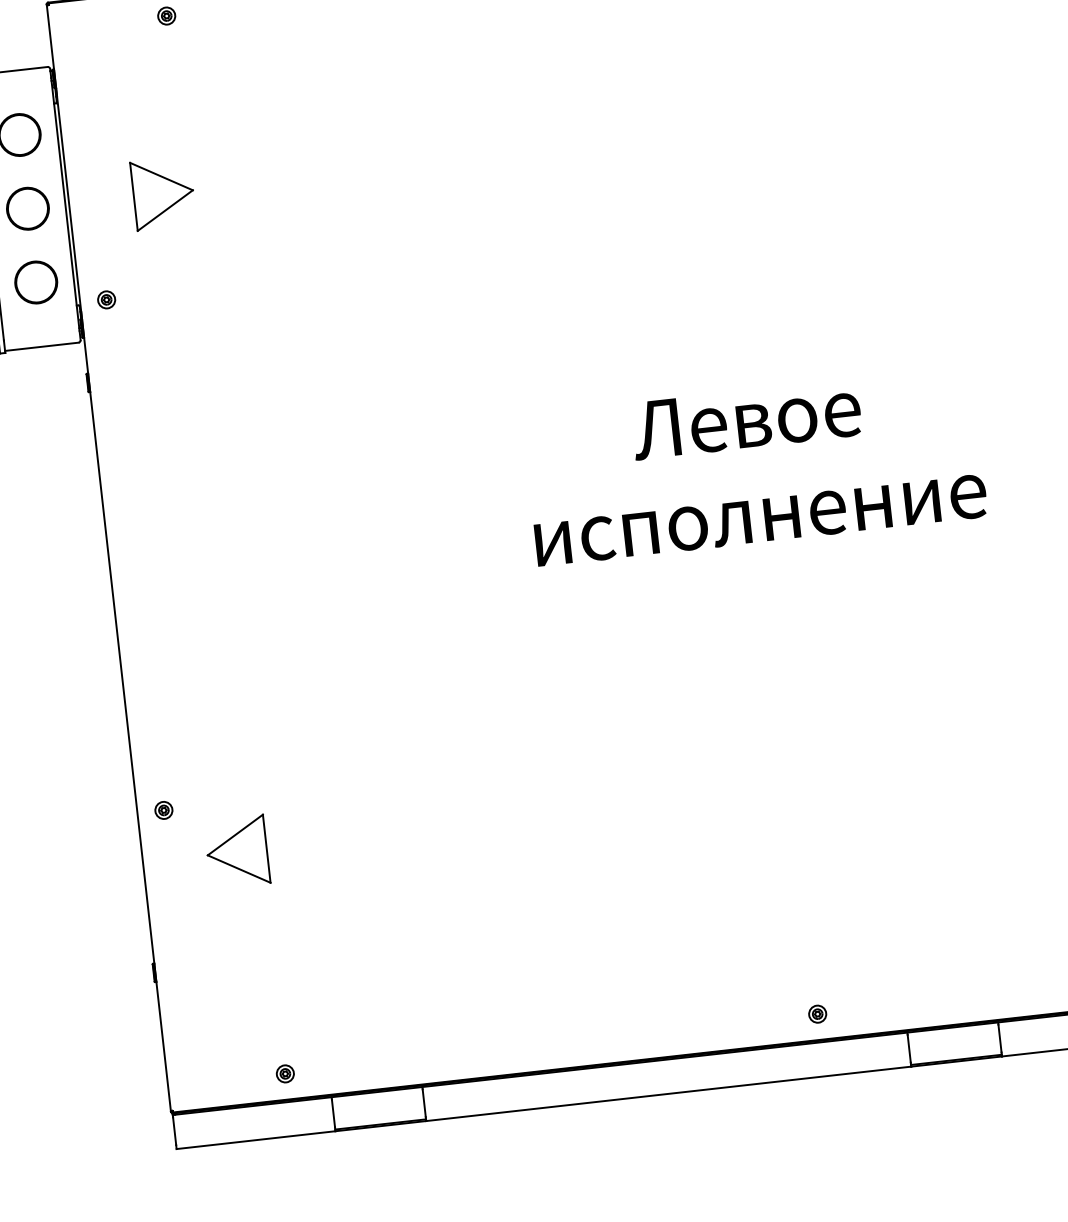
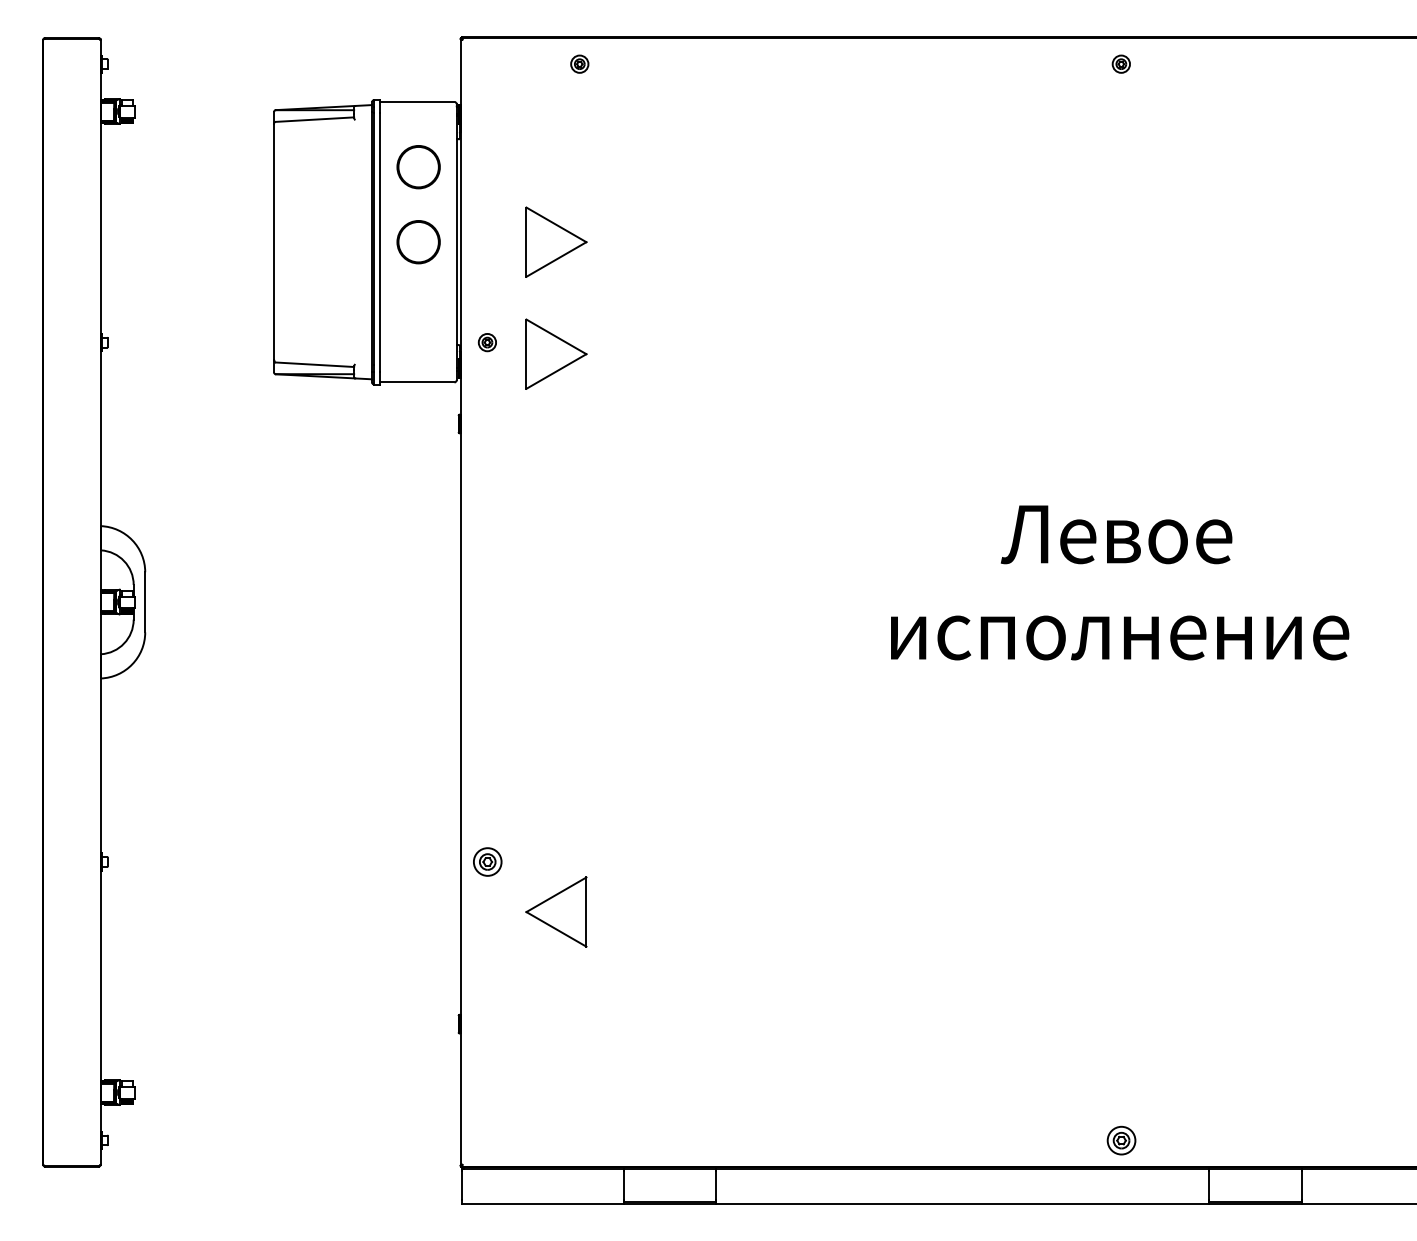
circle: (36, 282) -> (418, 317), removed
part: (175, 302) -> (556, 353), added
part: (162, 810) -> (486, 861), size x1.6
part: (816, 1013) -> (1120, 1139), size x1.6
part: (284, 1073) -> (579, 1139), removed

